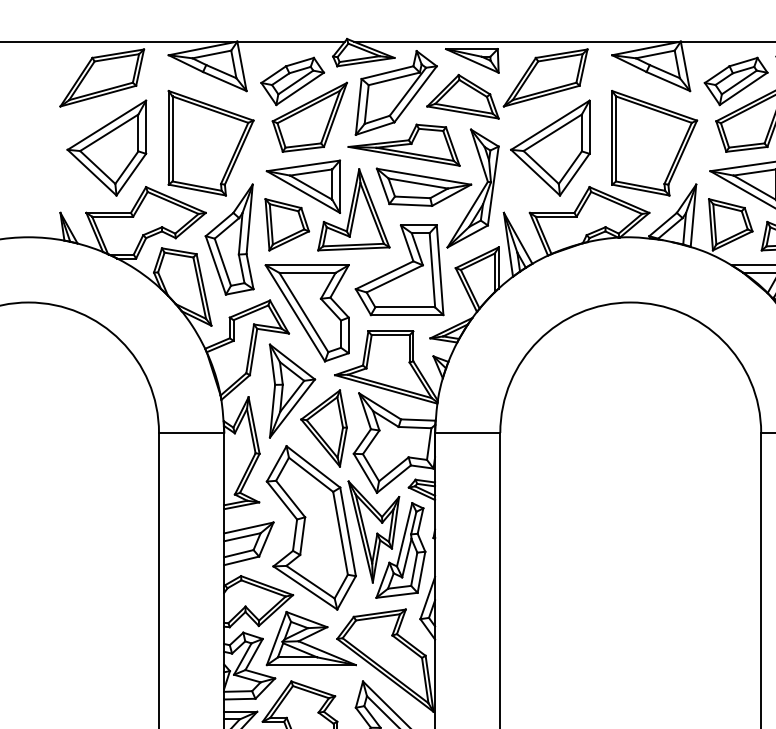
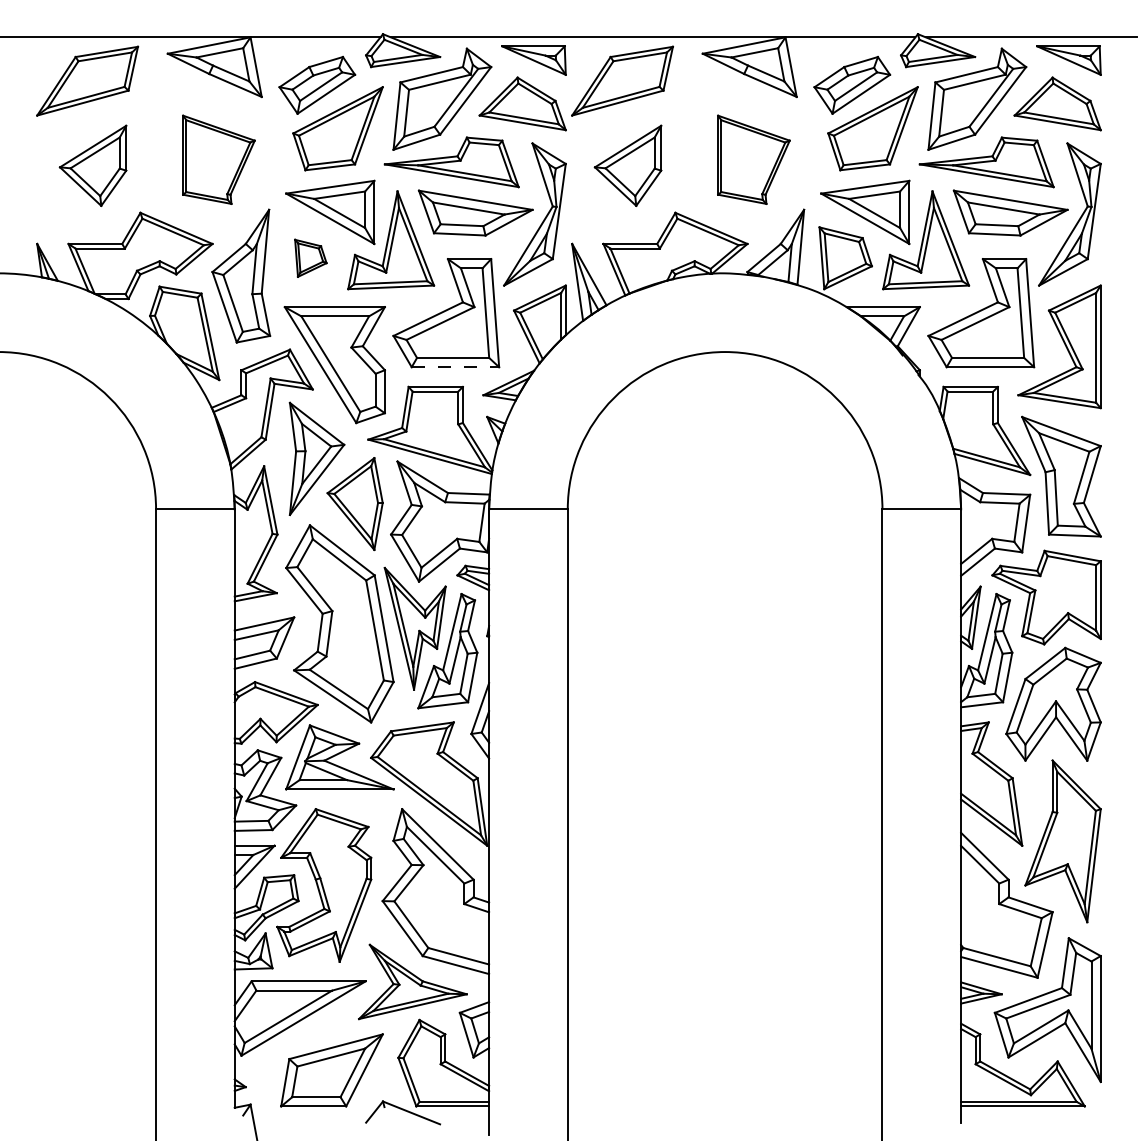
part: (210, 142) -> (218, 159), size x0.7
part: (654, 142) -> (753, 159), size x0.7
part: (106, 147) -> (92, 165), size x0.7
part: (549, 147) -> (627, 165), size x0.7
part: (287, 224) -> (310, 258), size x0.6
line: (407, 315) -> (455, 367), solid -> dashed

